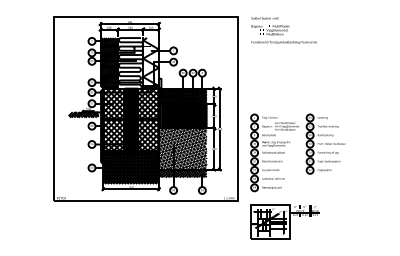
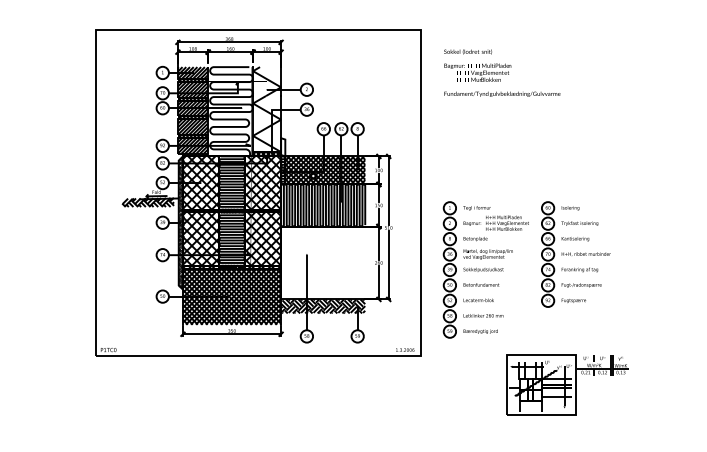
text: (283, 30) -> (501, 73), moved
hatch: (182, 148) -> (322, 262), removed
part: (284, 221) -> (566, 384), moved

